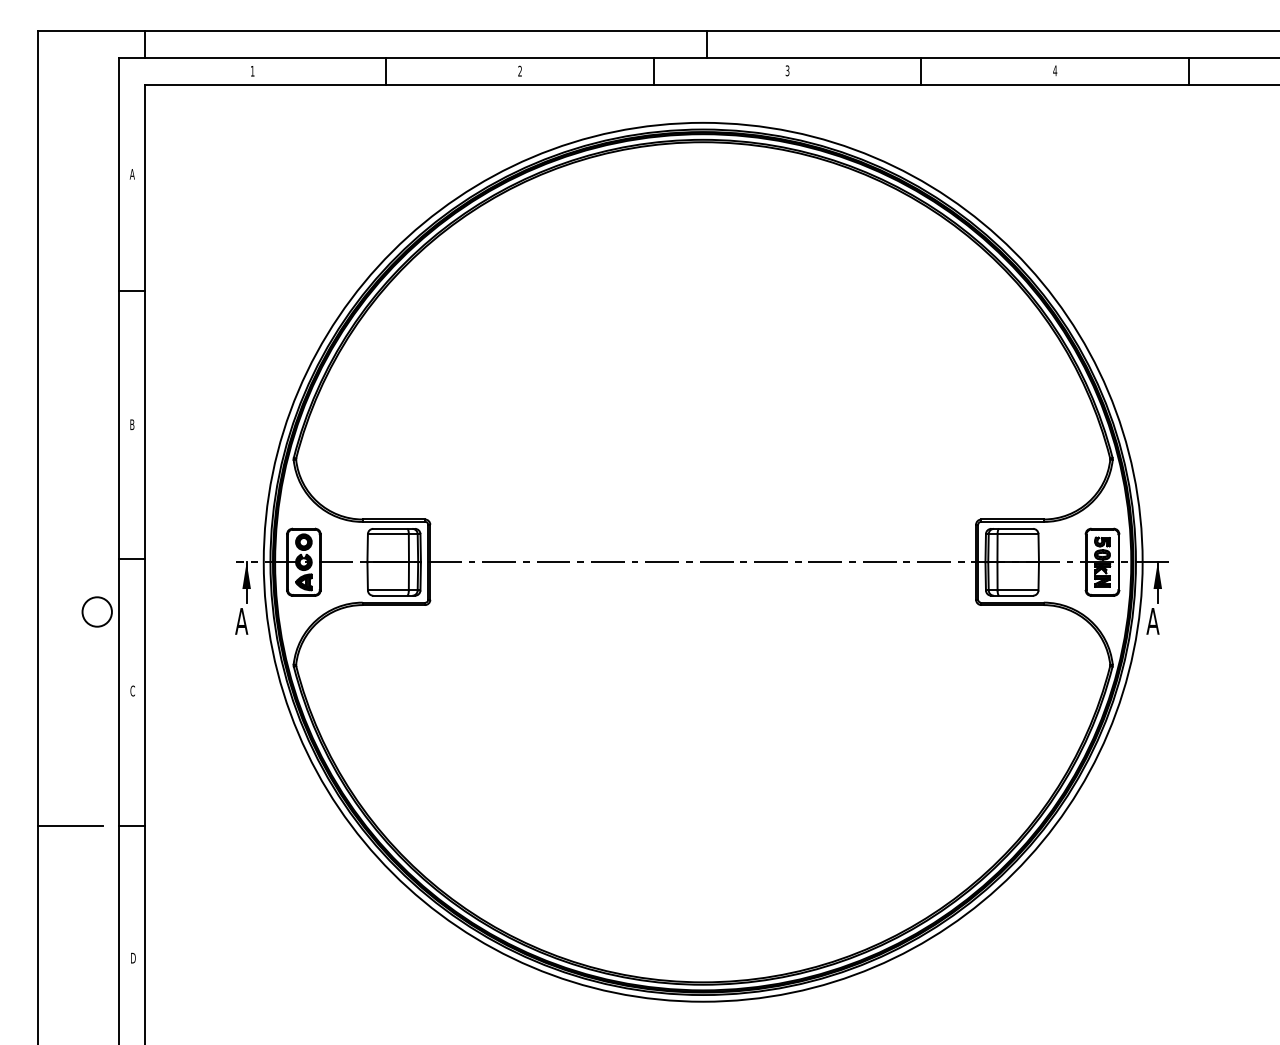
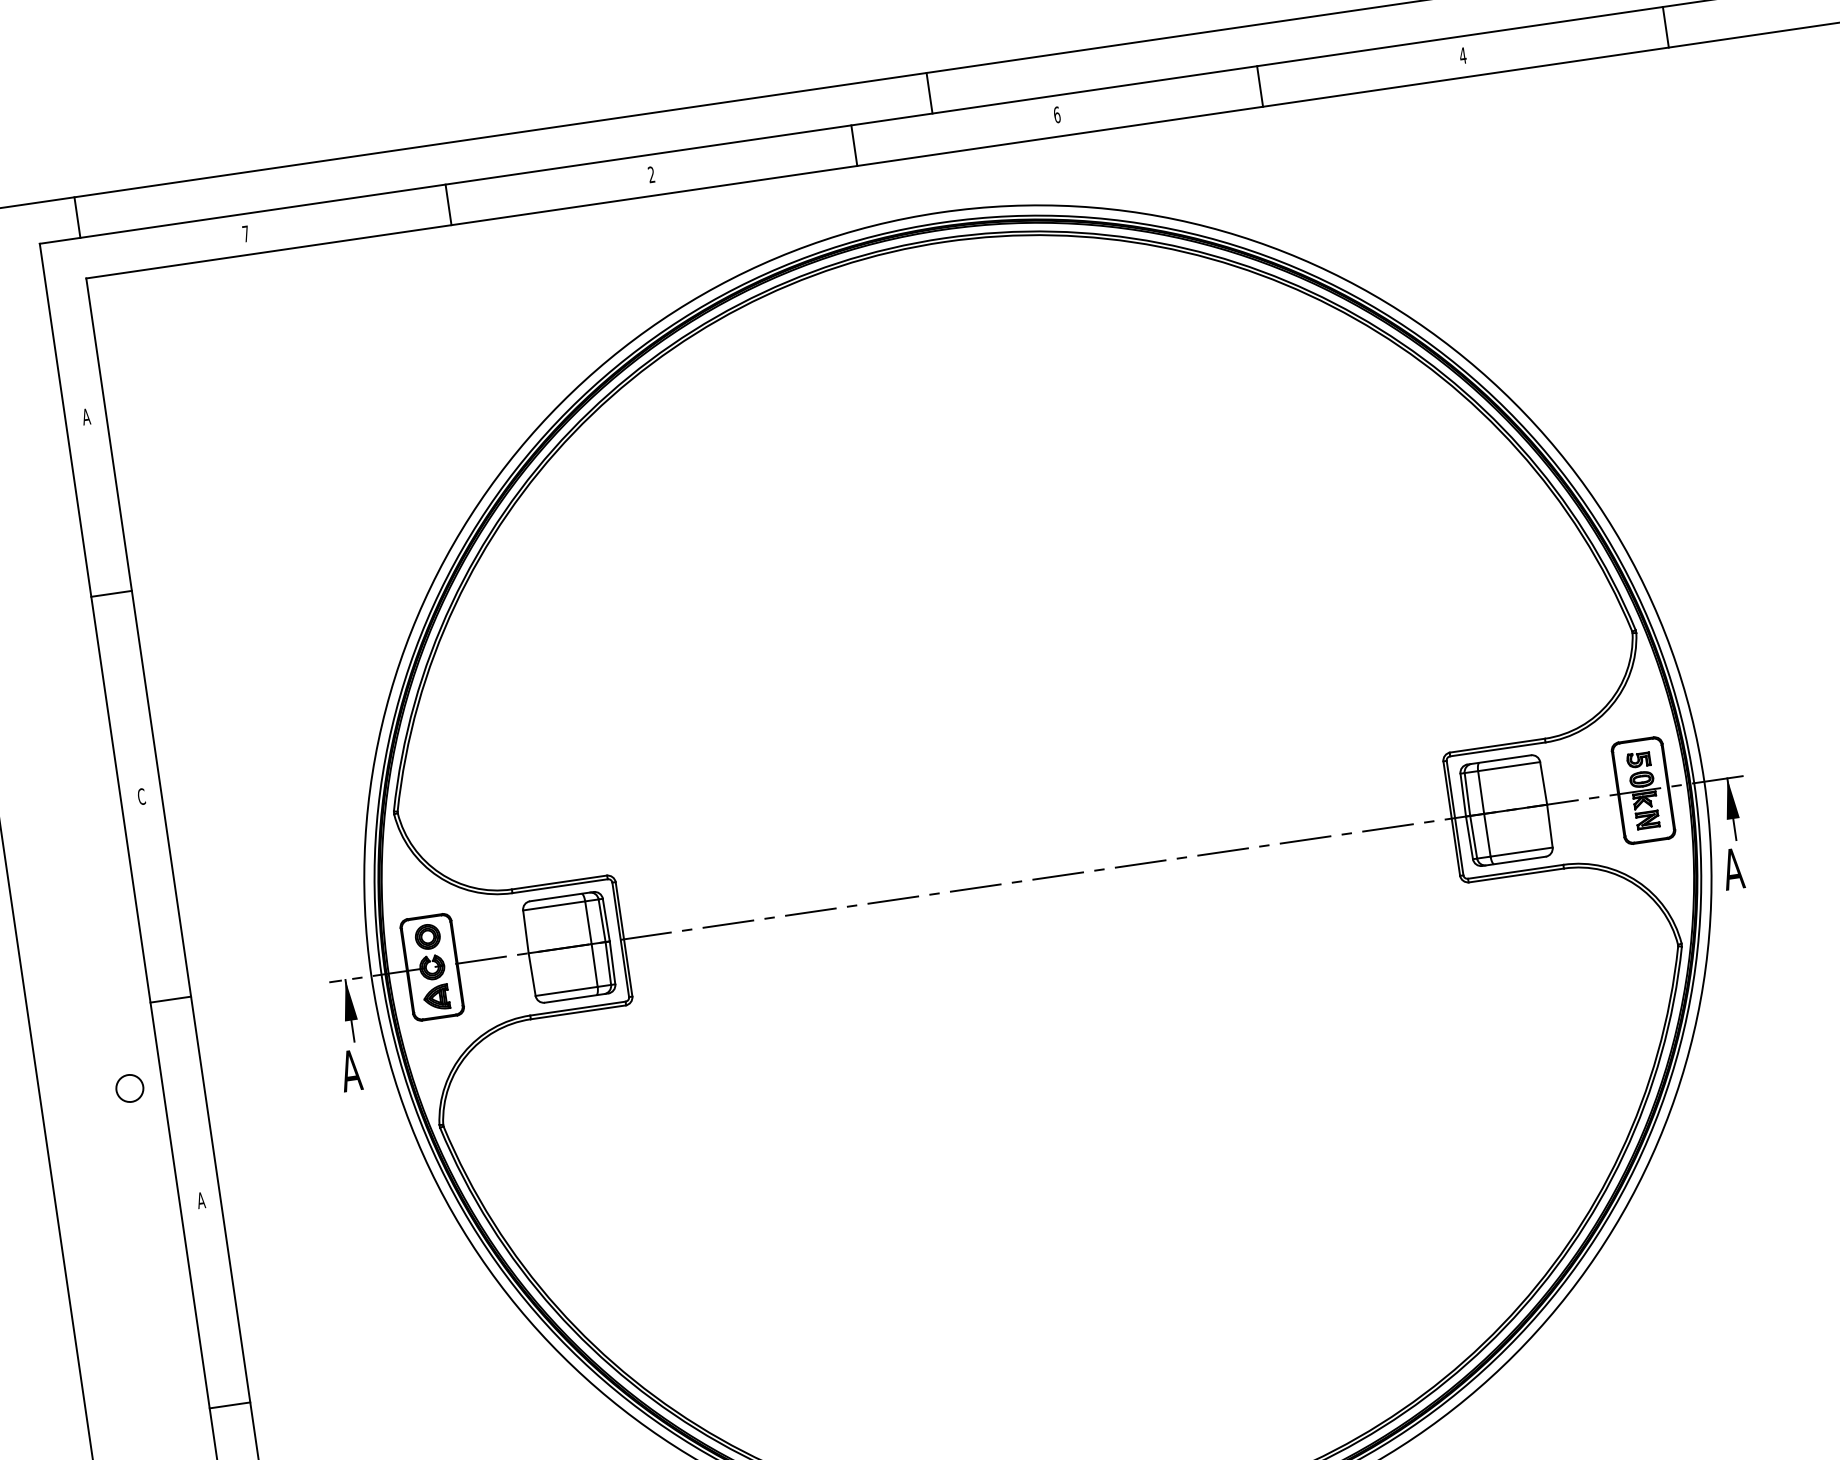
text: (787, 70) -> (1056, 114), 3 -> 6
text: (252, 71) -> (245, 234), 1 -> 7
text: (132, 424) -> (141, 796), B -> C
circle: (96, 611) -> (128, 1087), size x0.6
text: (132, 690) -> (200, 1199), C -> A
line: (70, 826) -> (136, 1419), removed

